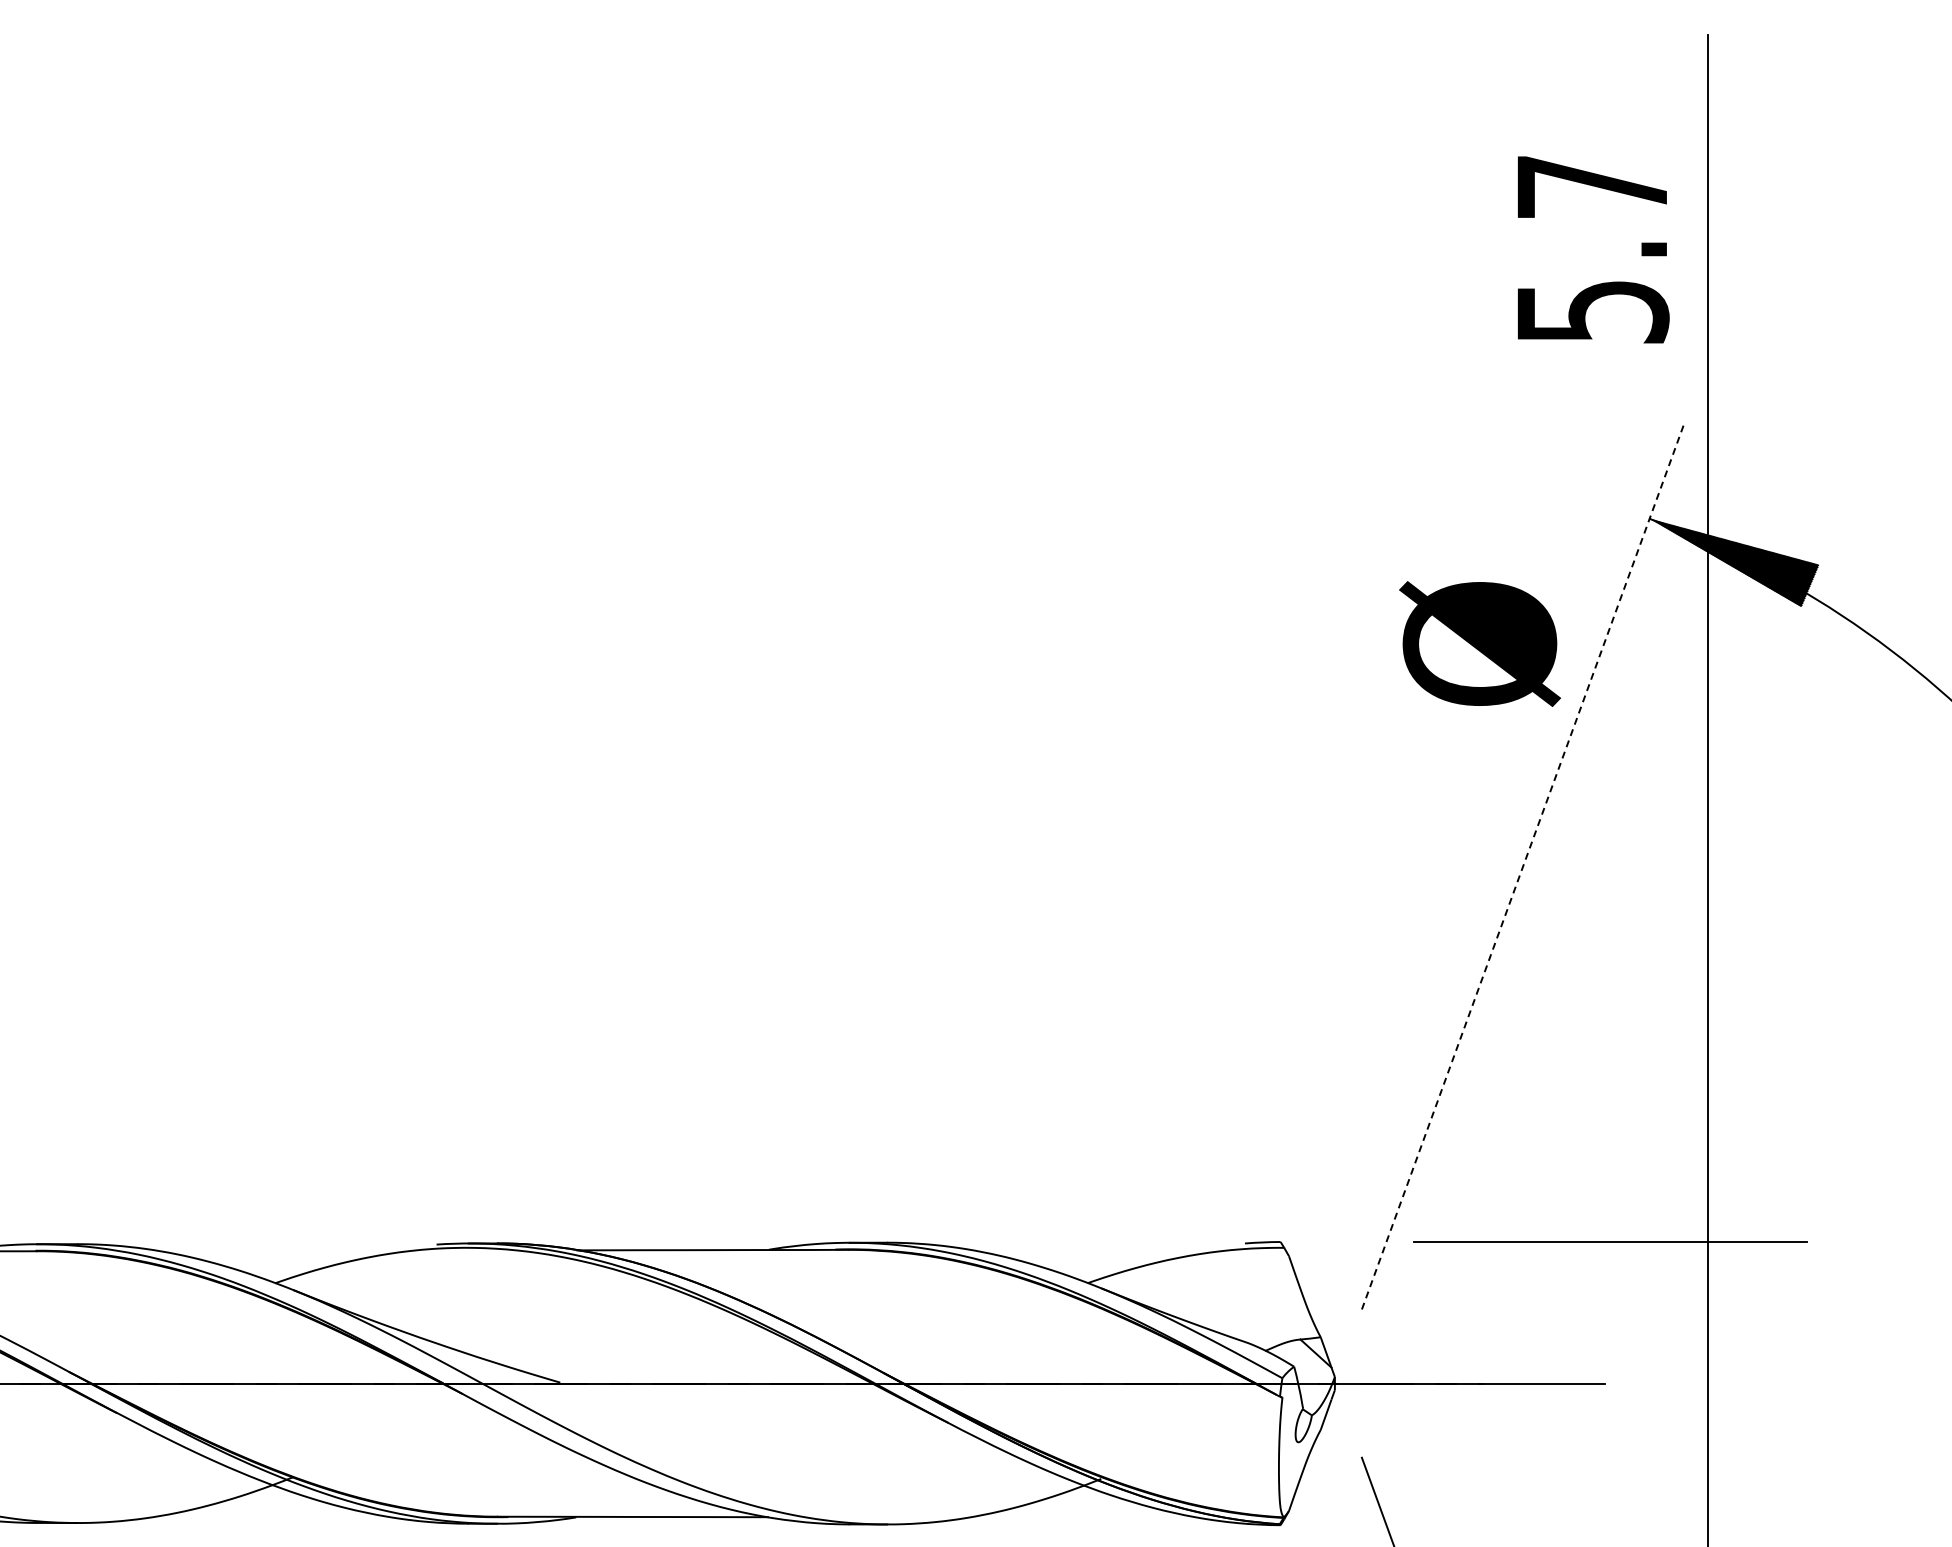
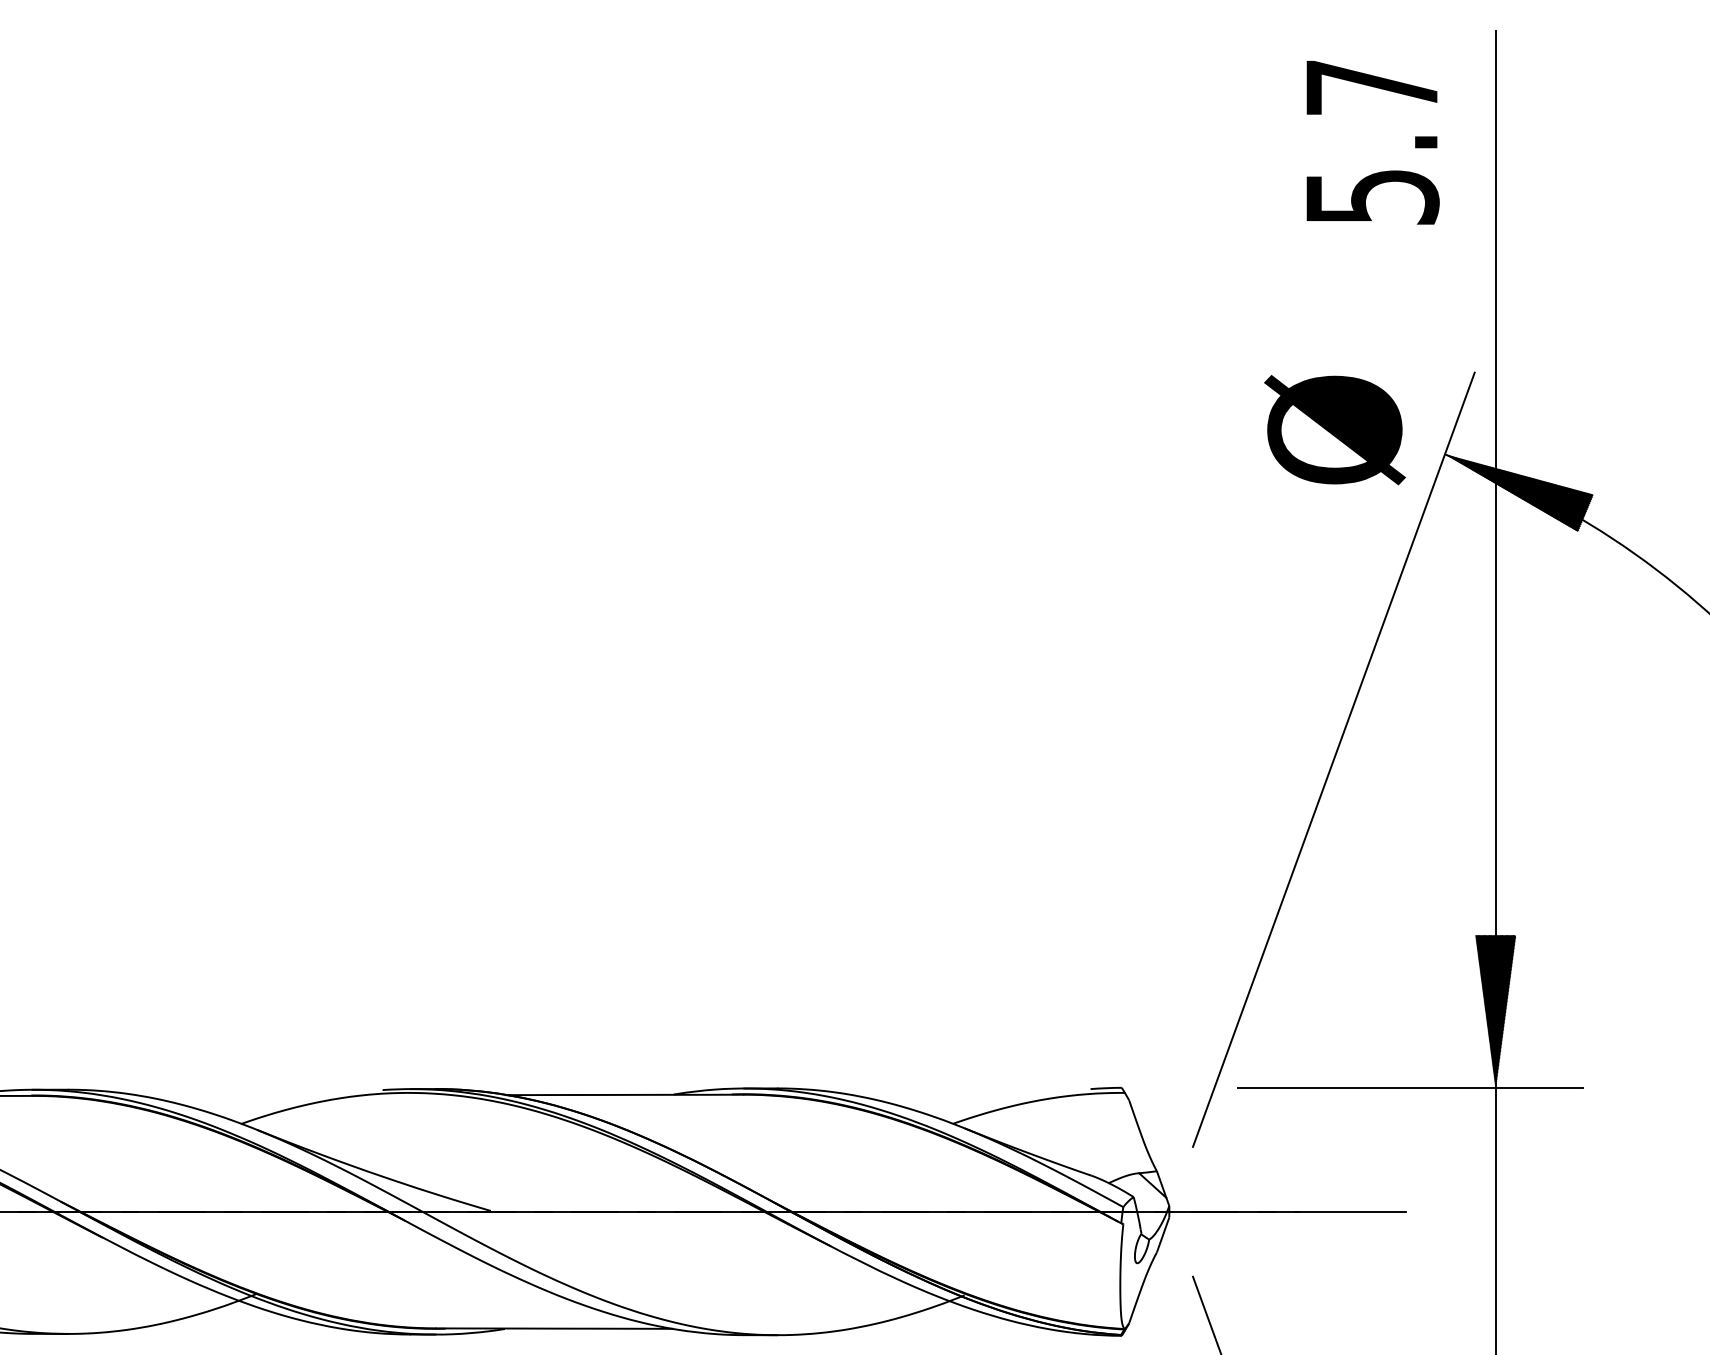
text: (1593, 249) -> (1373, 142), moved
text: (1479, 643) -> (1334, 429), moved
line: (1522, 866) -> (1333, 758), dashed -> solid
hatch: (1707, 1154) -> (1495, 1011), added

